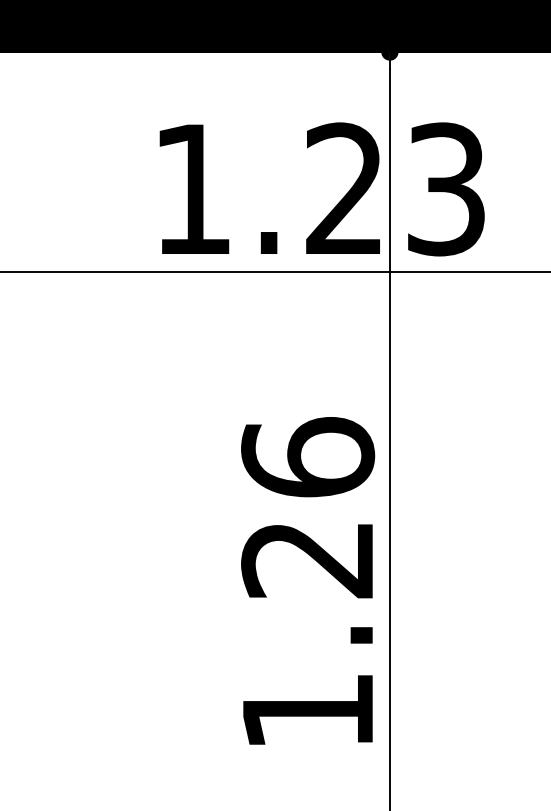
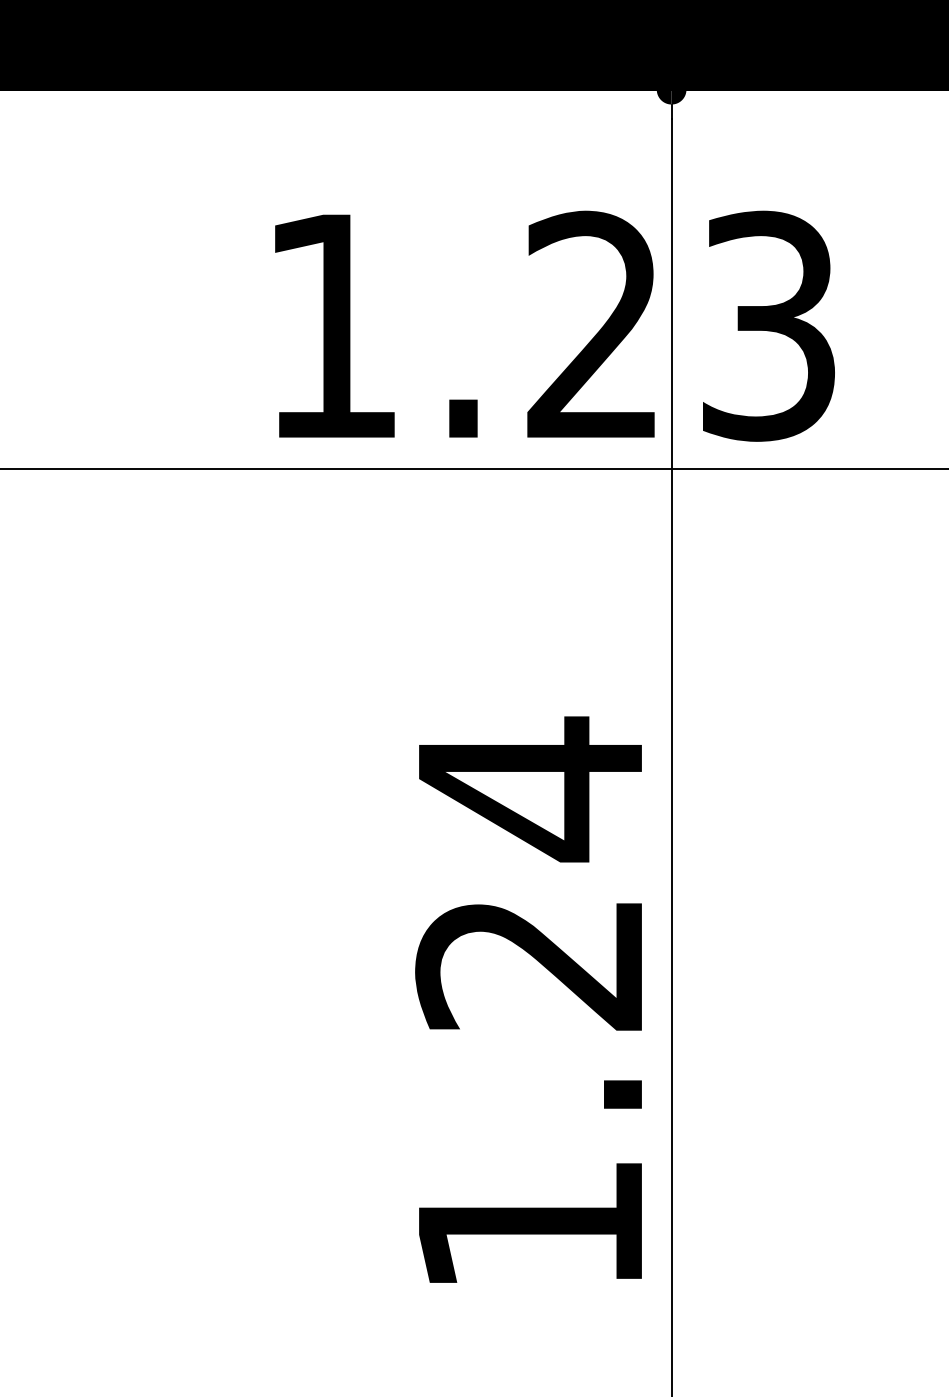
text: (308, 457) -> (531, 788), 1.26 -> 1.24

